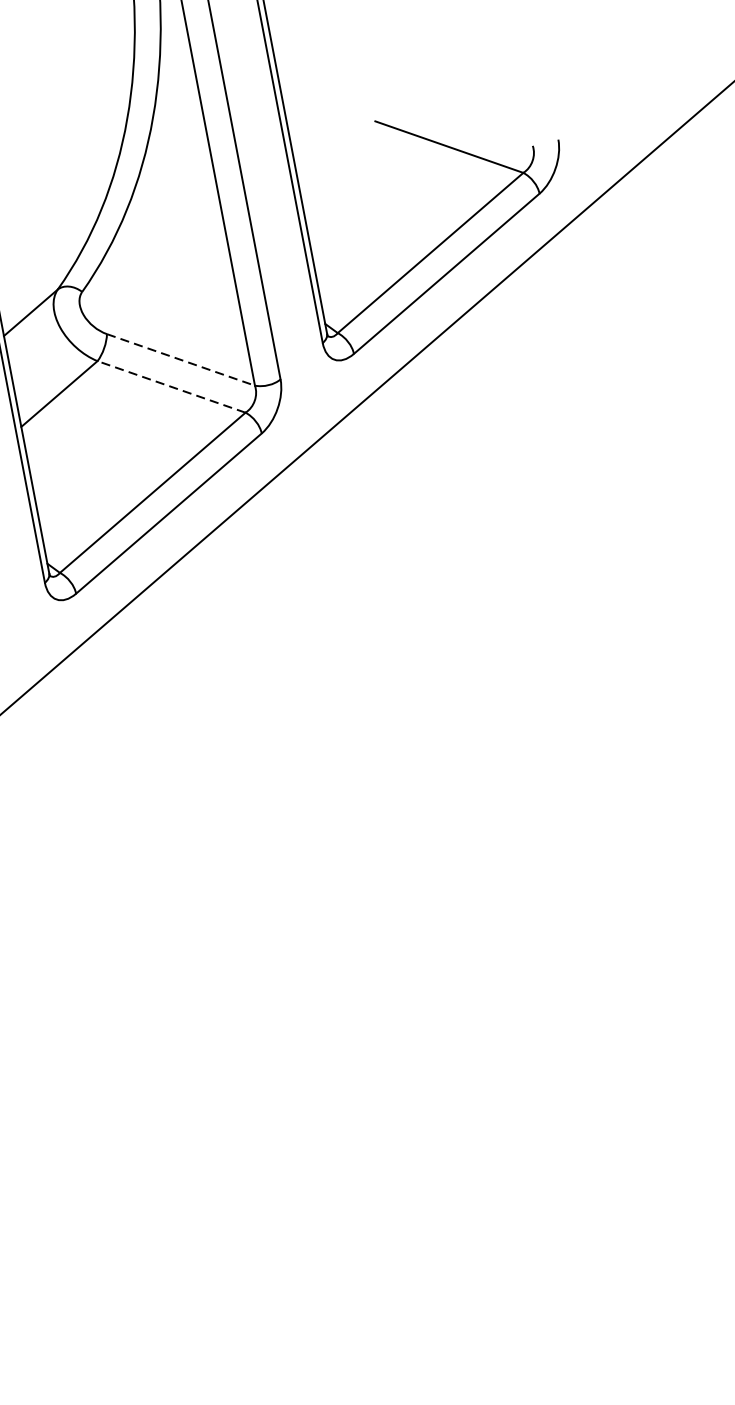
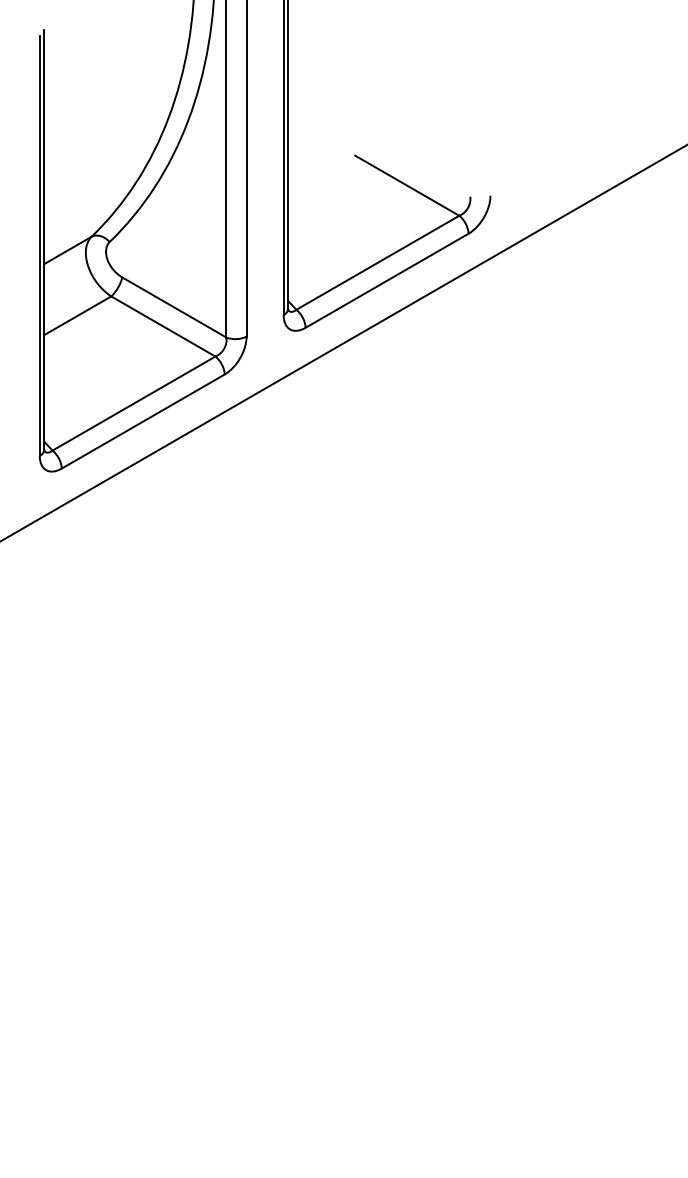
line: (181, 359) -> (174, 307), dashed -> solid
line: (170, 387) -> (162, 326), dashed -> solid

